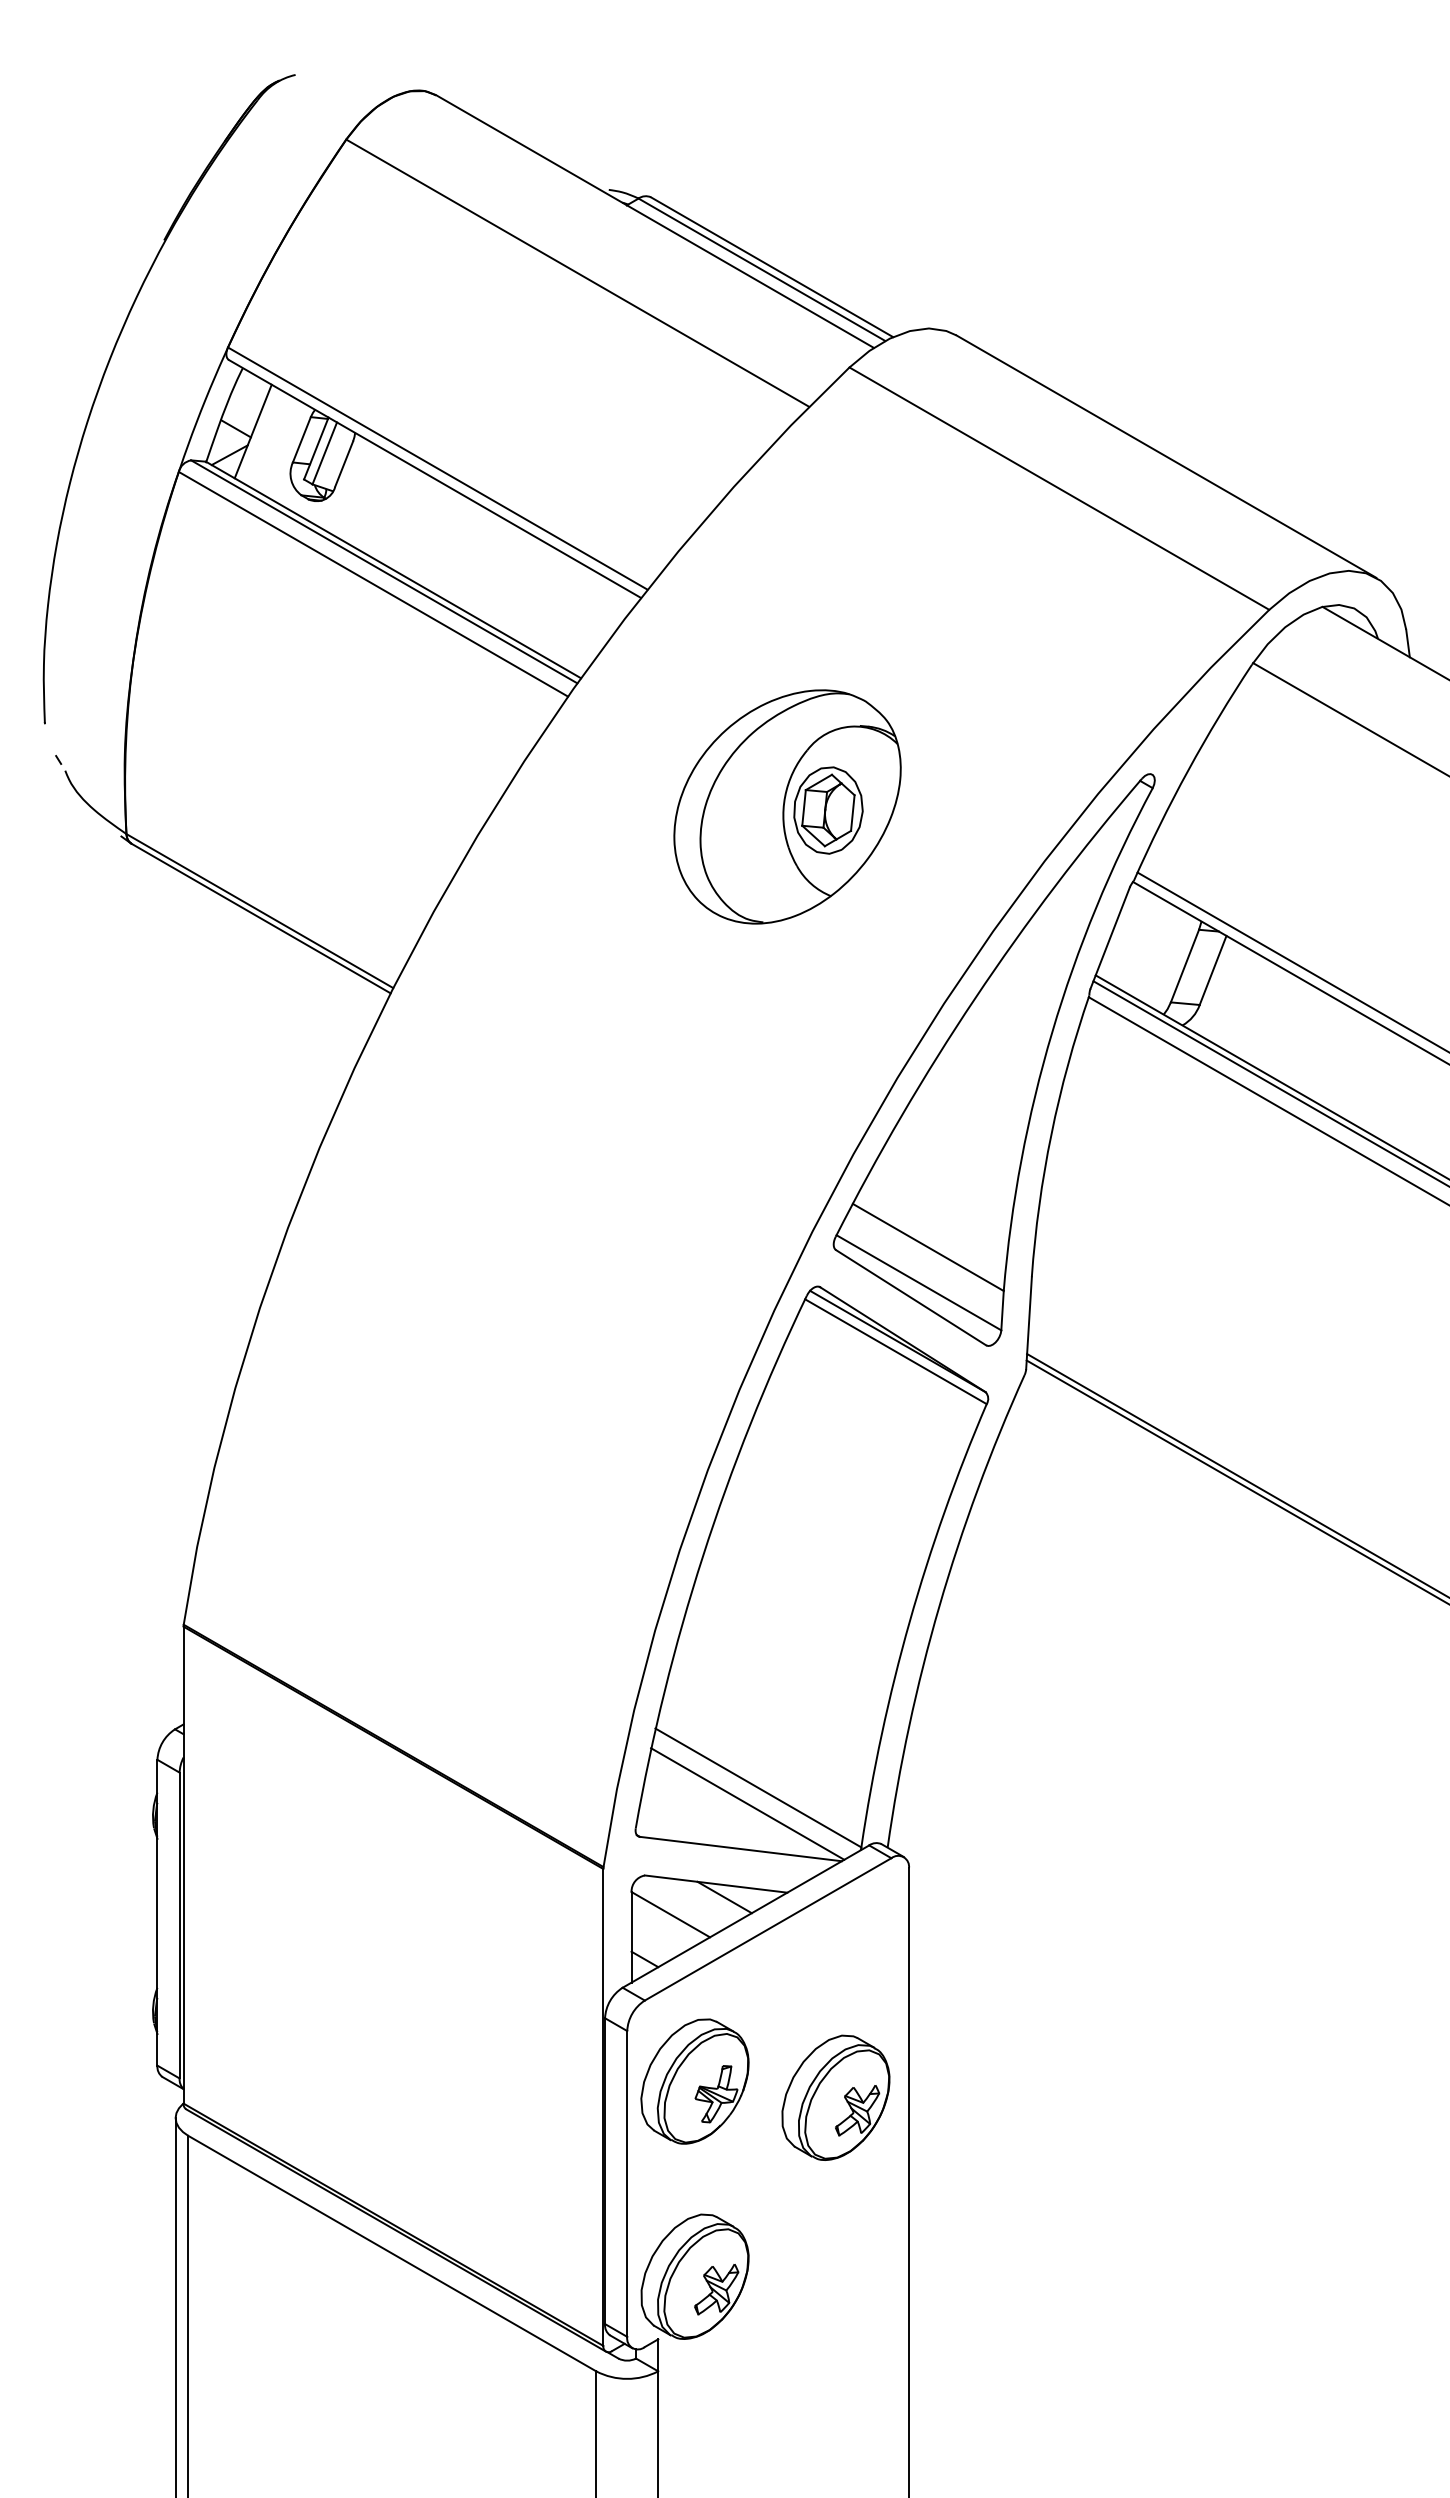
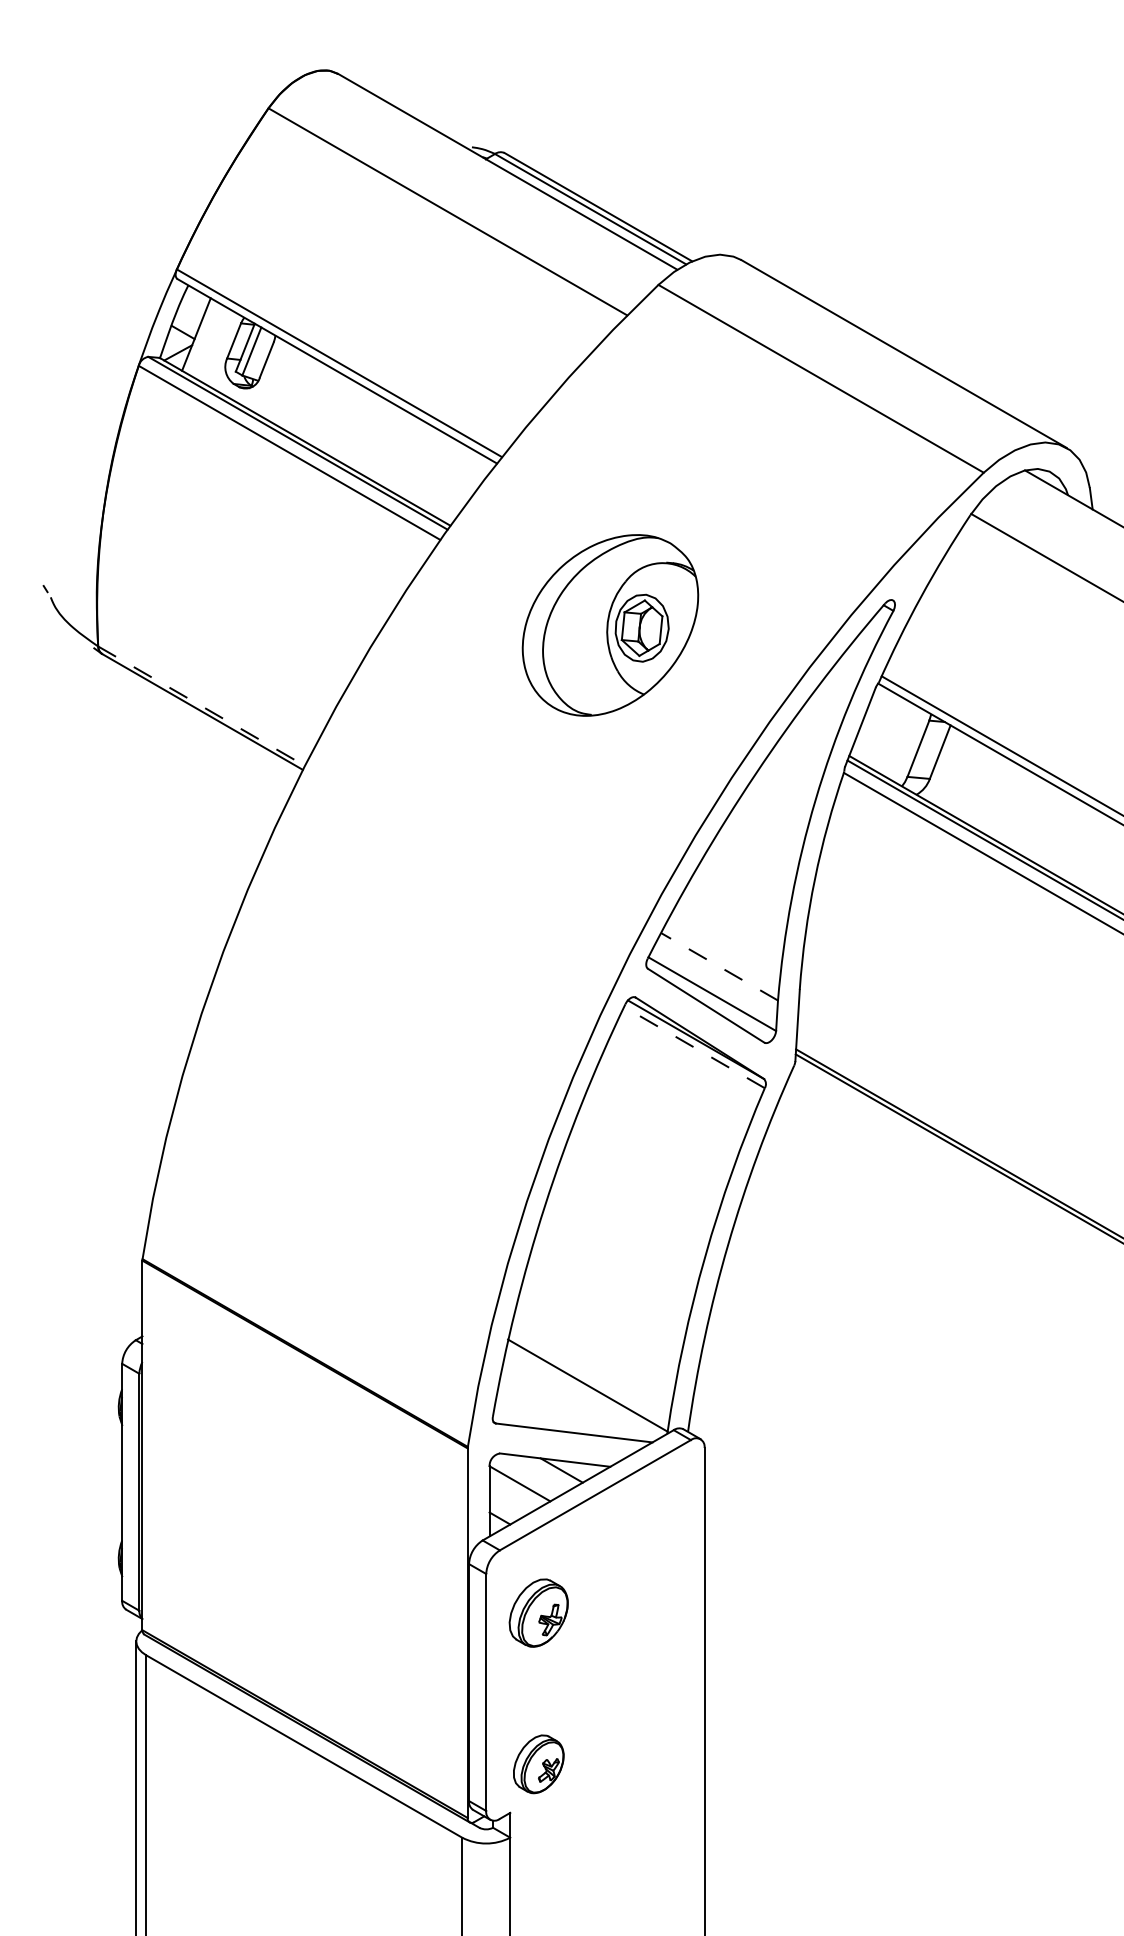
part: (104, 376) -> (81, 291), removed
line: (260, 911) -> (202, 706), solid -> dashed
line: (927, 1247) -> (718, 966), solid -> dashed
line: (895, 1351) -> (694, 1047), solid -> dashed
line: (747, 1803) -> (579, 1397), removed
part: (694, 2081) -> (538, 1613), size x0.7
part: (835, 2097) -> (647, 1625), removed
part: (694, 2276) -> (538, 1764), size x0.6

